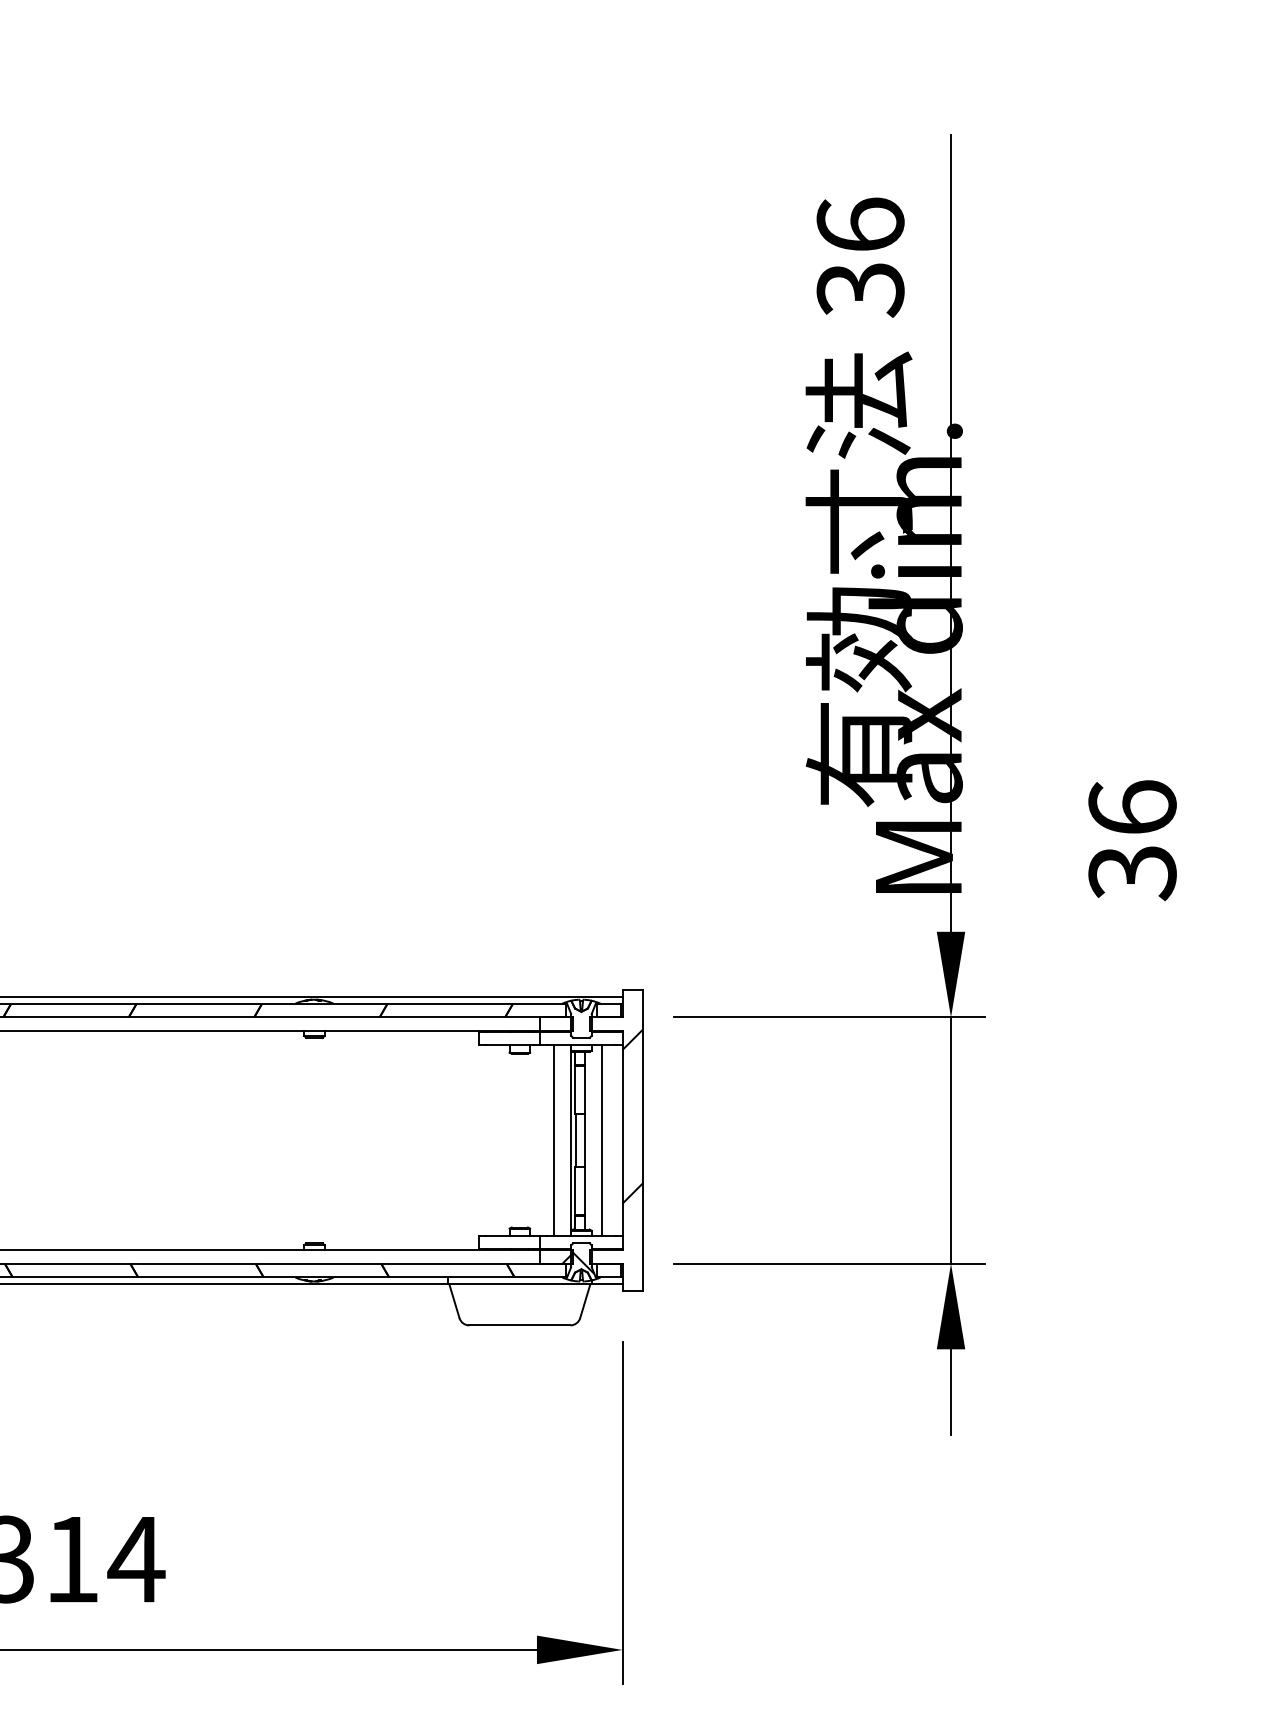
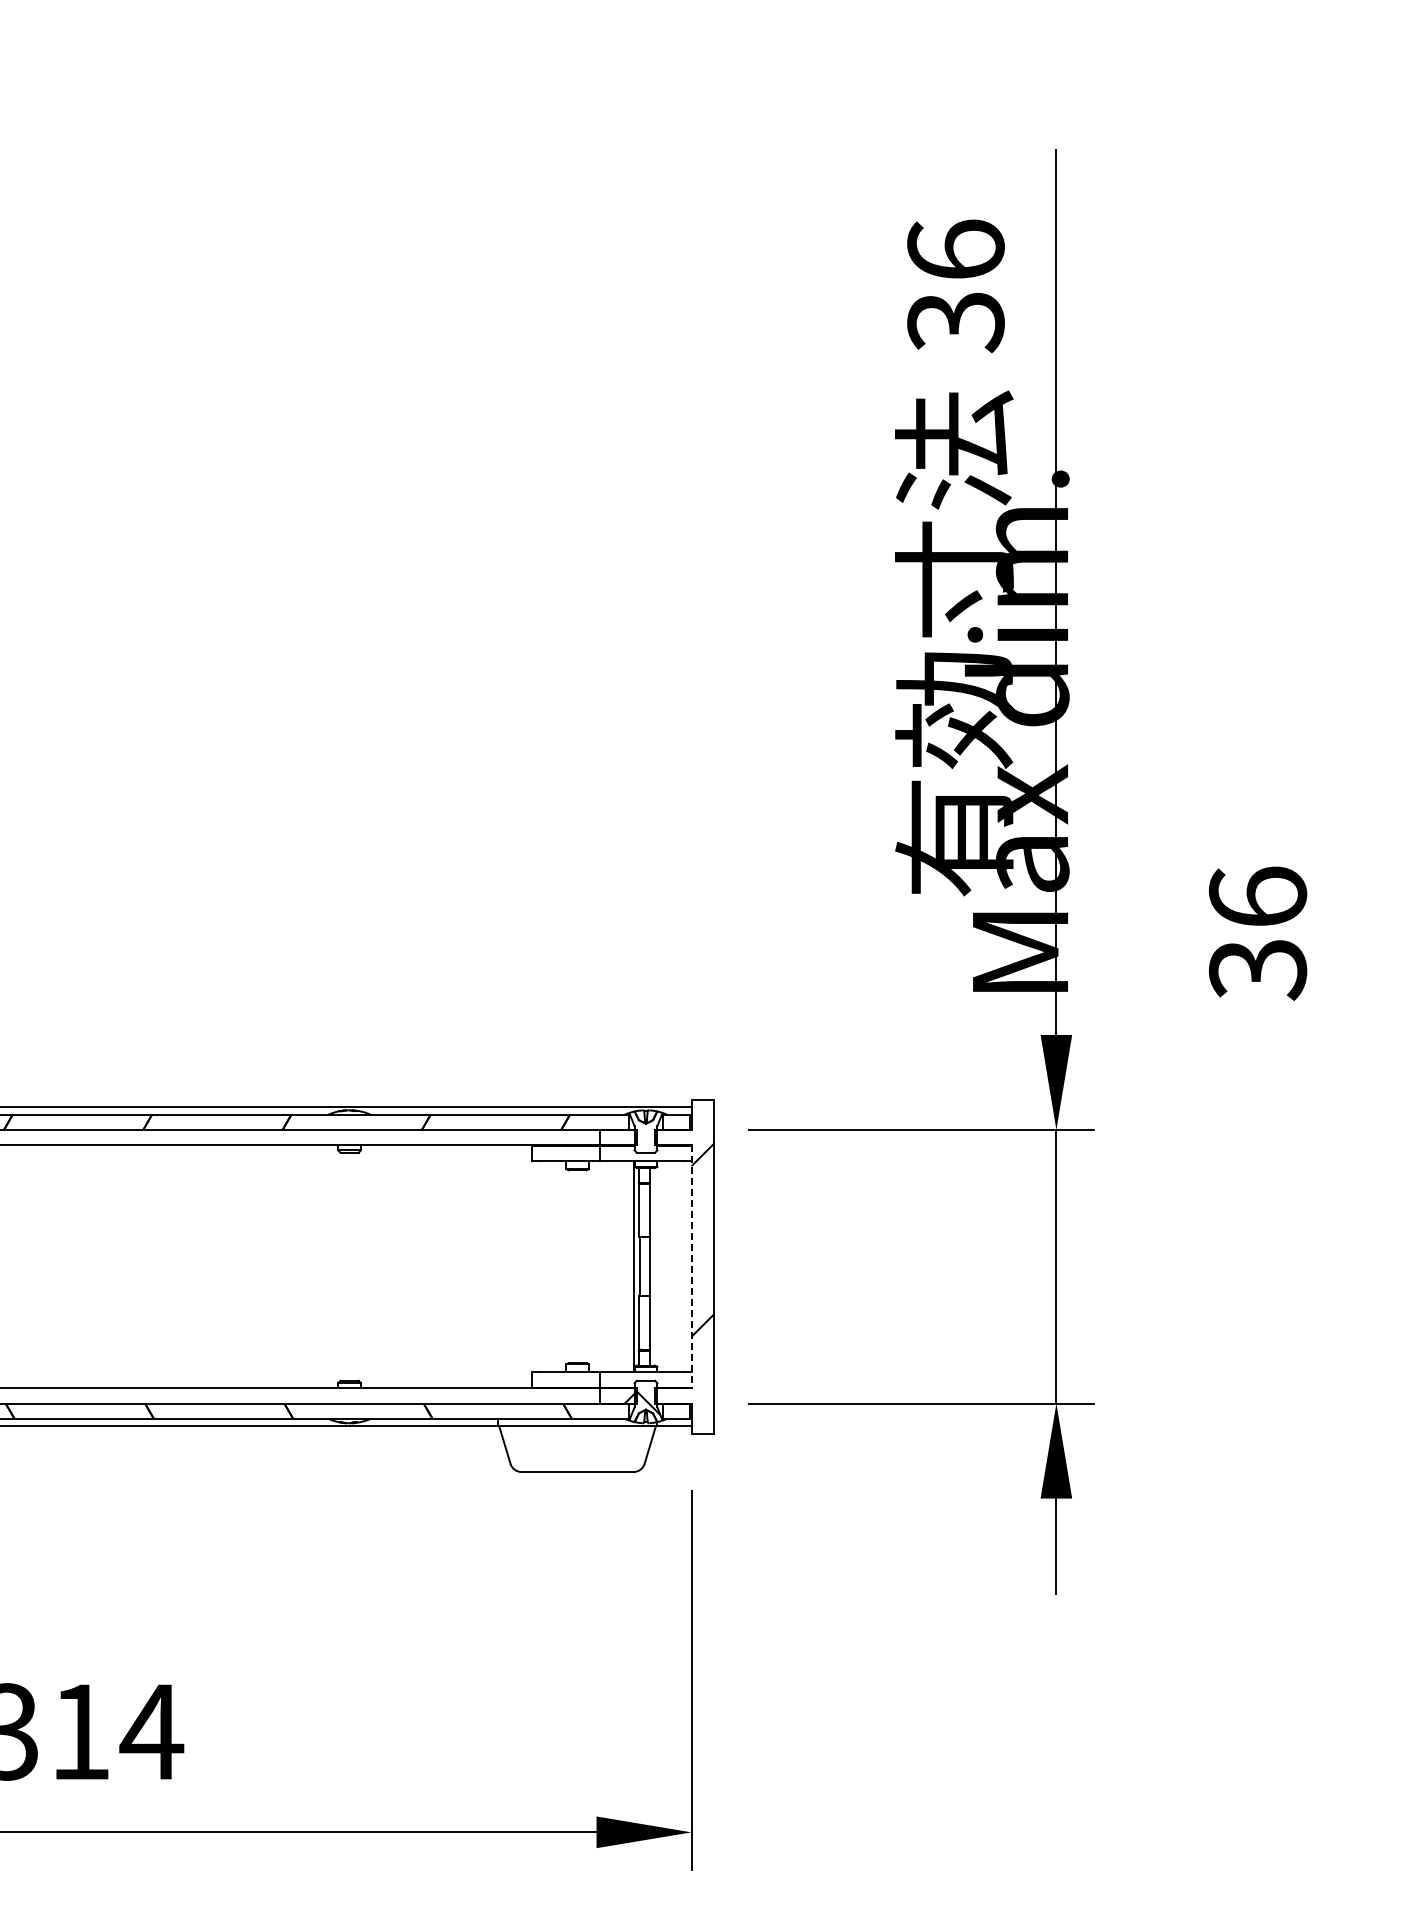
line: (554, 1140) -> (615, 1266), removed
line: (601, 1140) -> (668, 1266), removed
line: (622, 1140) -> (691, 1266), solid -> dashed

